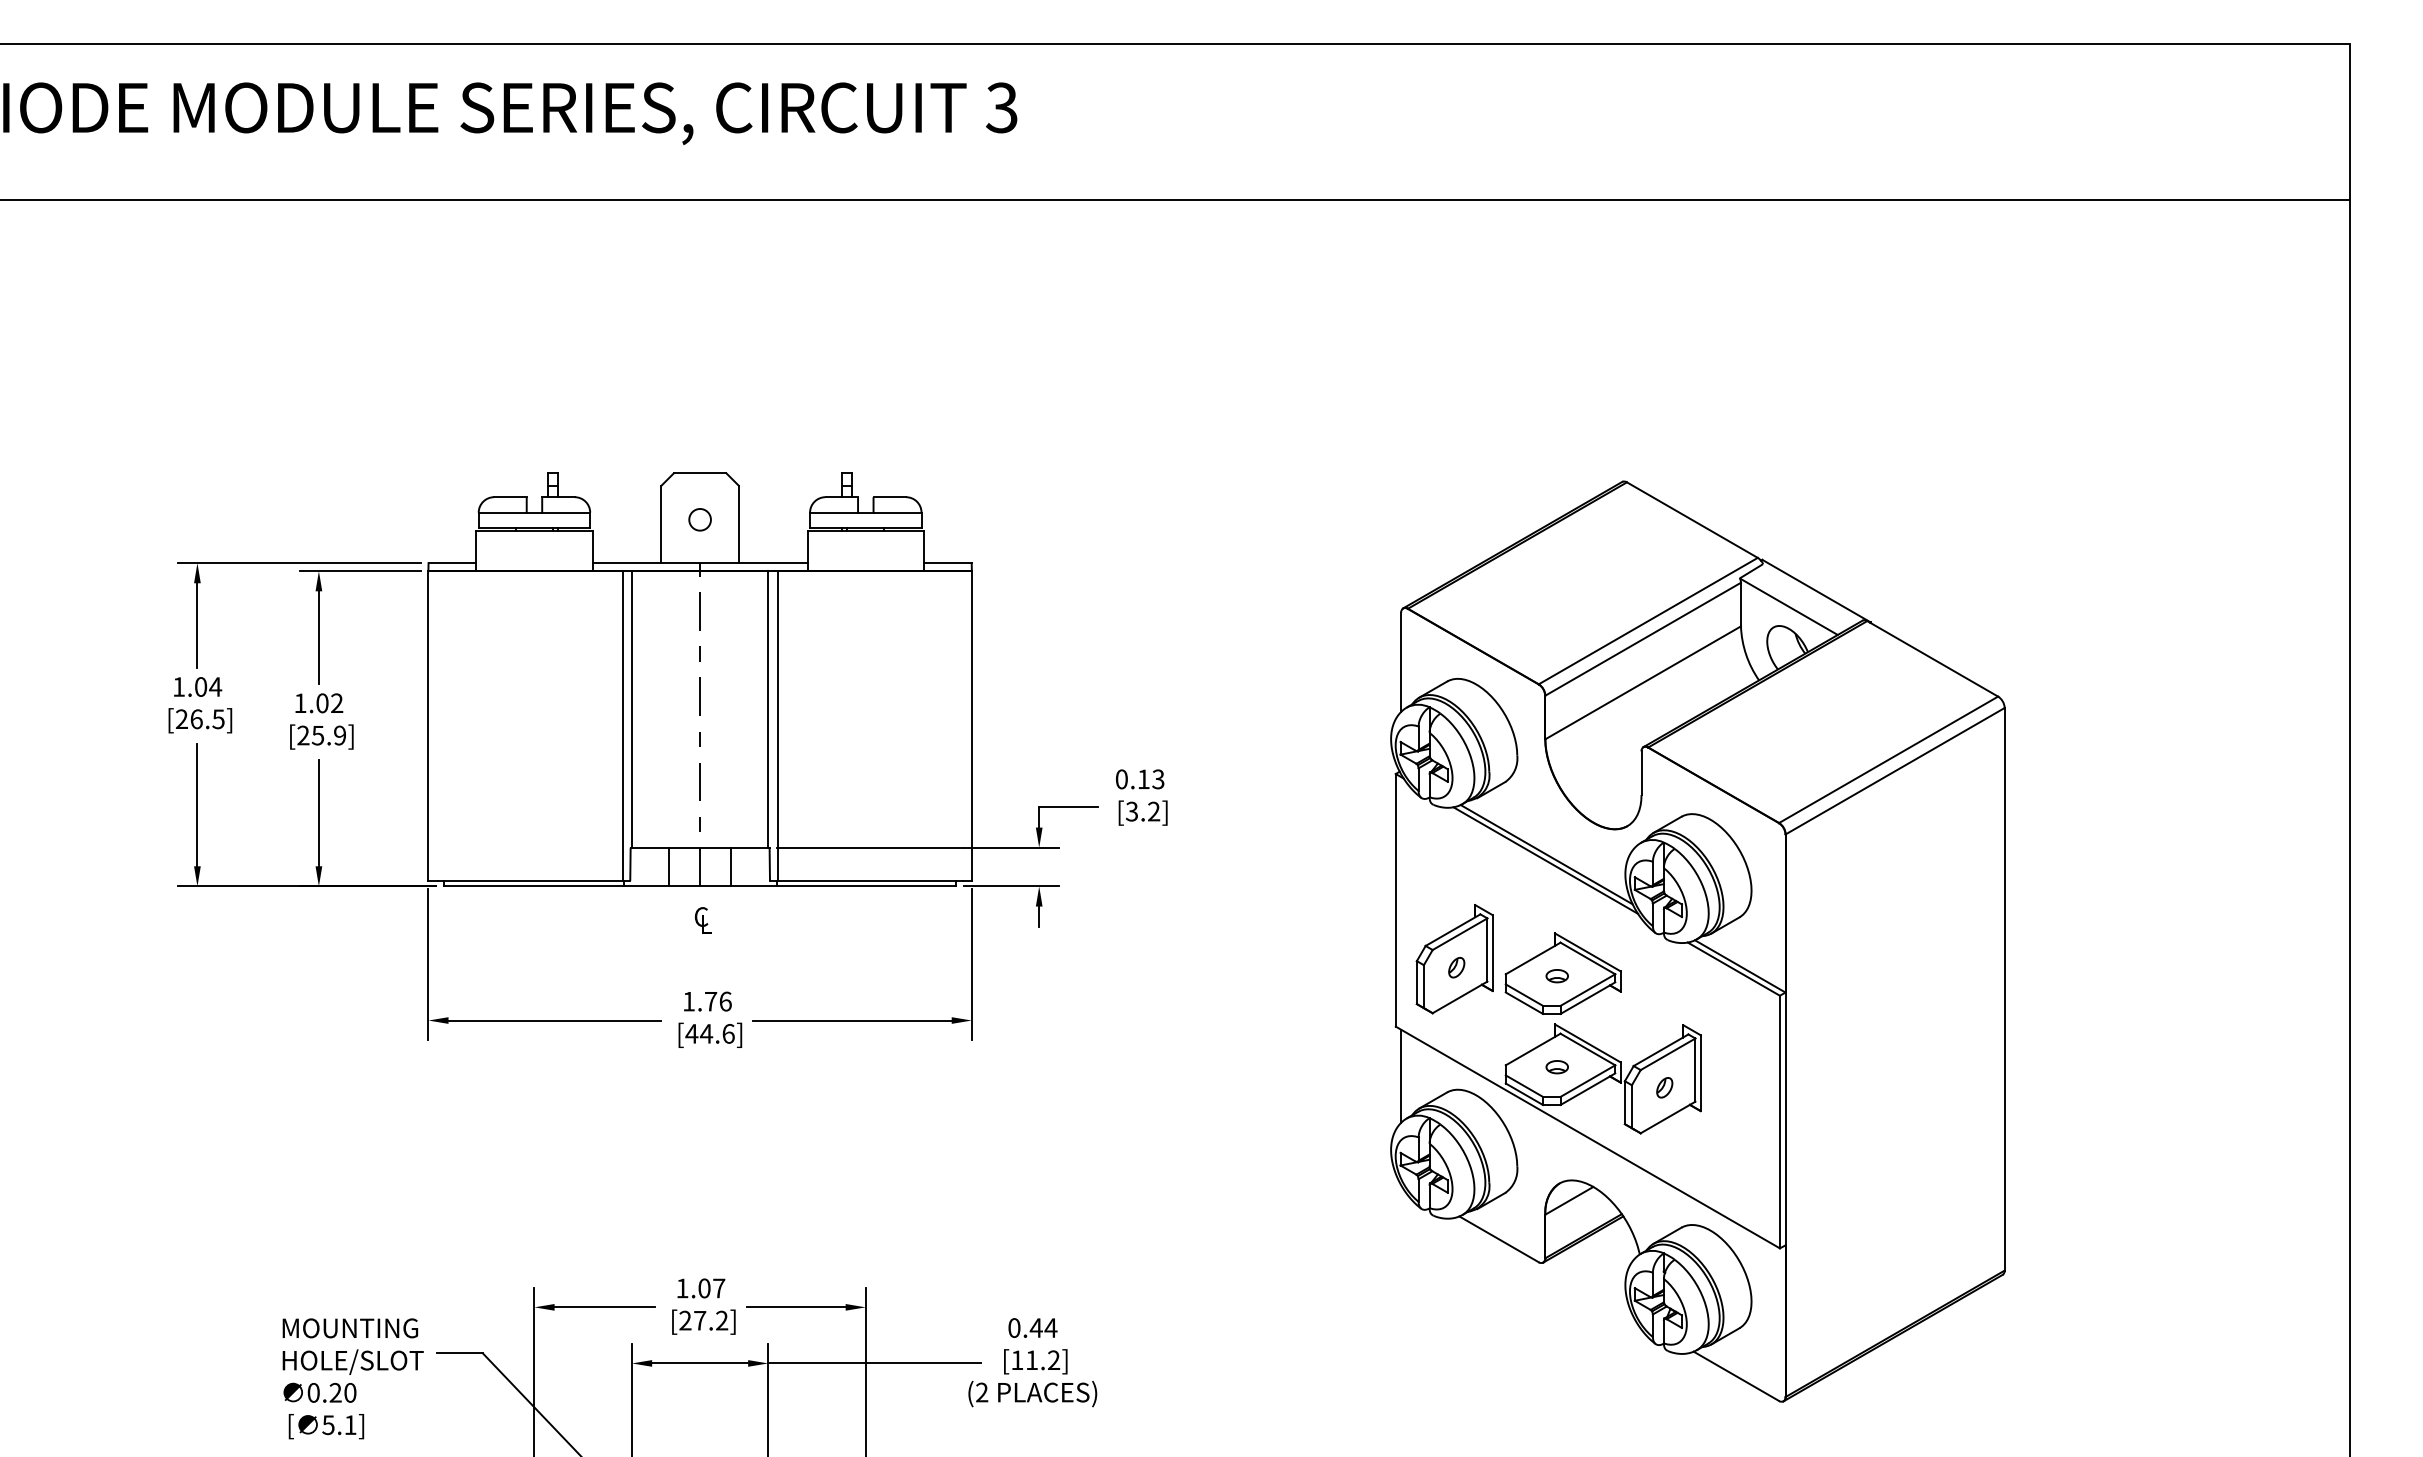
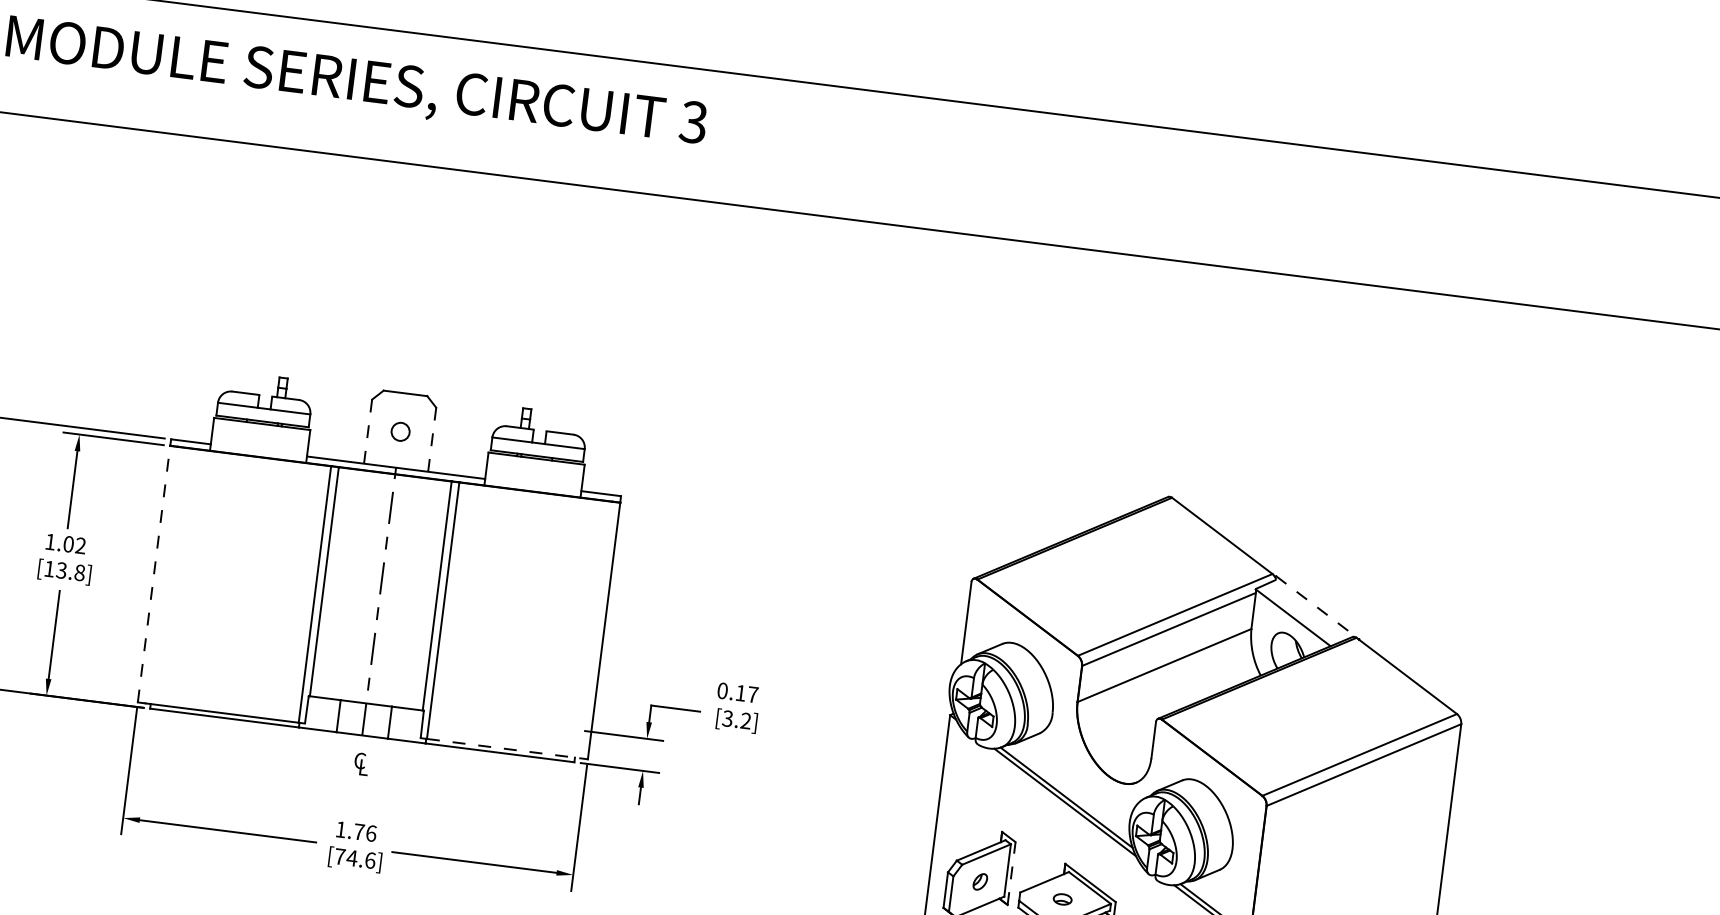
line: (661, 524) -> (368, 431), solid -> dashed
line: (738, 524) -> (431, 439), solid -> dashed
line: (1816, 591) -> (1317, 608), solid -> dashed
line: (428, 726) -> (154, 574), solid -> dashed
text: (321, 735) -> (64, 570), [25.9] -> [13.8]
text: (1158, 779) -> (753, 694), 0.13 -> 0.17
line: (869, 847) -> (506, 720), removed
line: (870, 880) -> (503, 748), solid -> dashed
line: (1492, 953) -> (1011, 873), solid -> dashed
text: (691, 1033) -> (339, 856), [44.6] -> [74.6]

